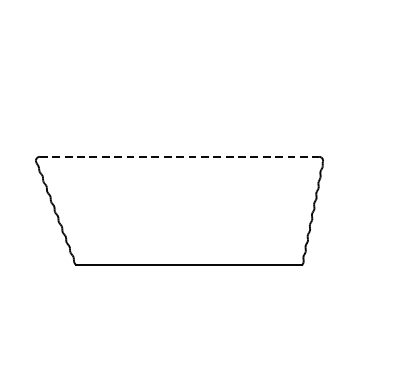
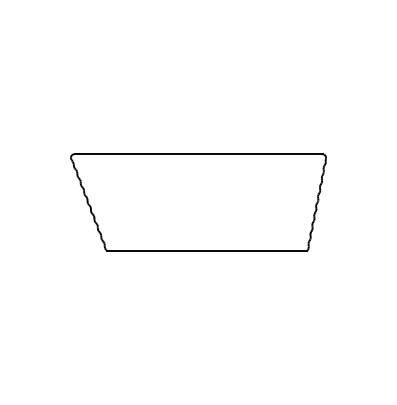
line: (180, 157) -> (199, 154), dashed -> solid

